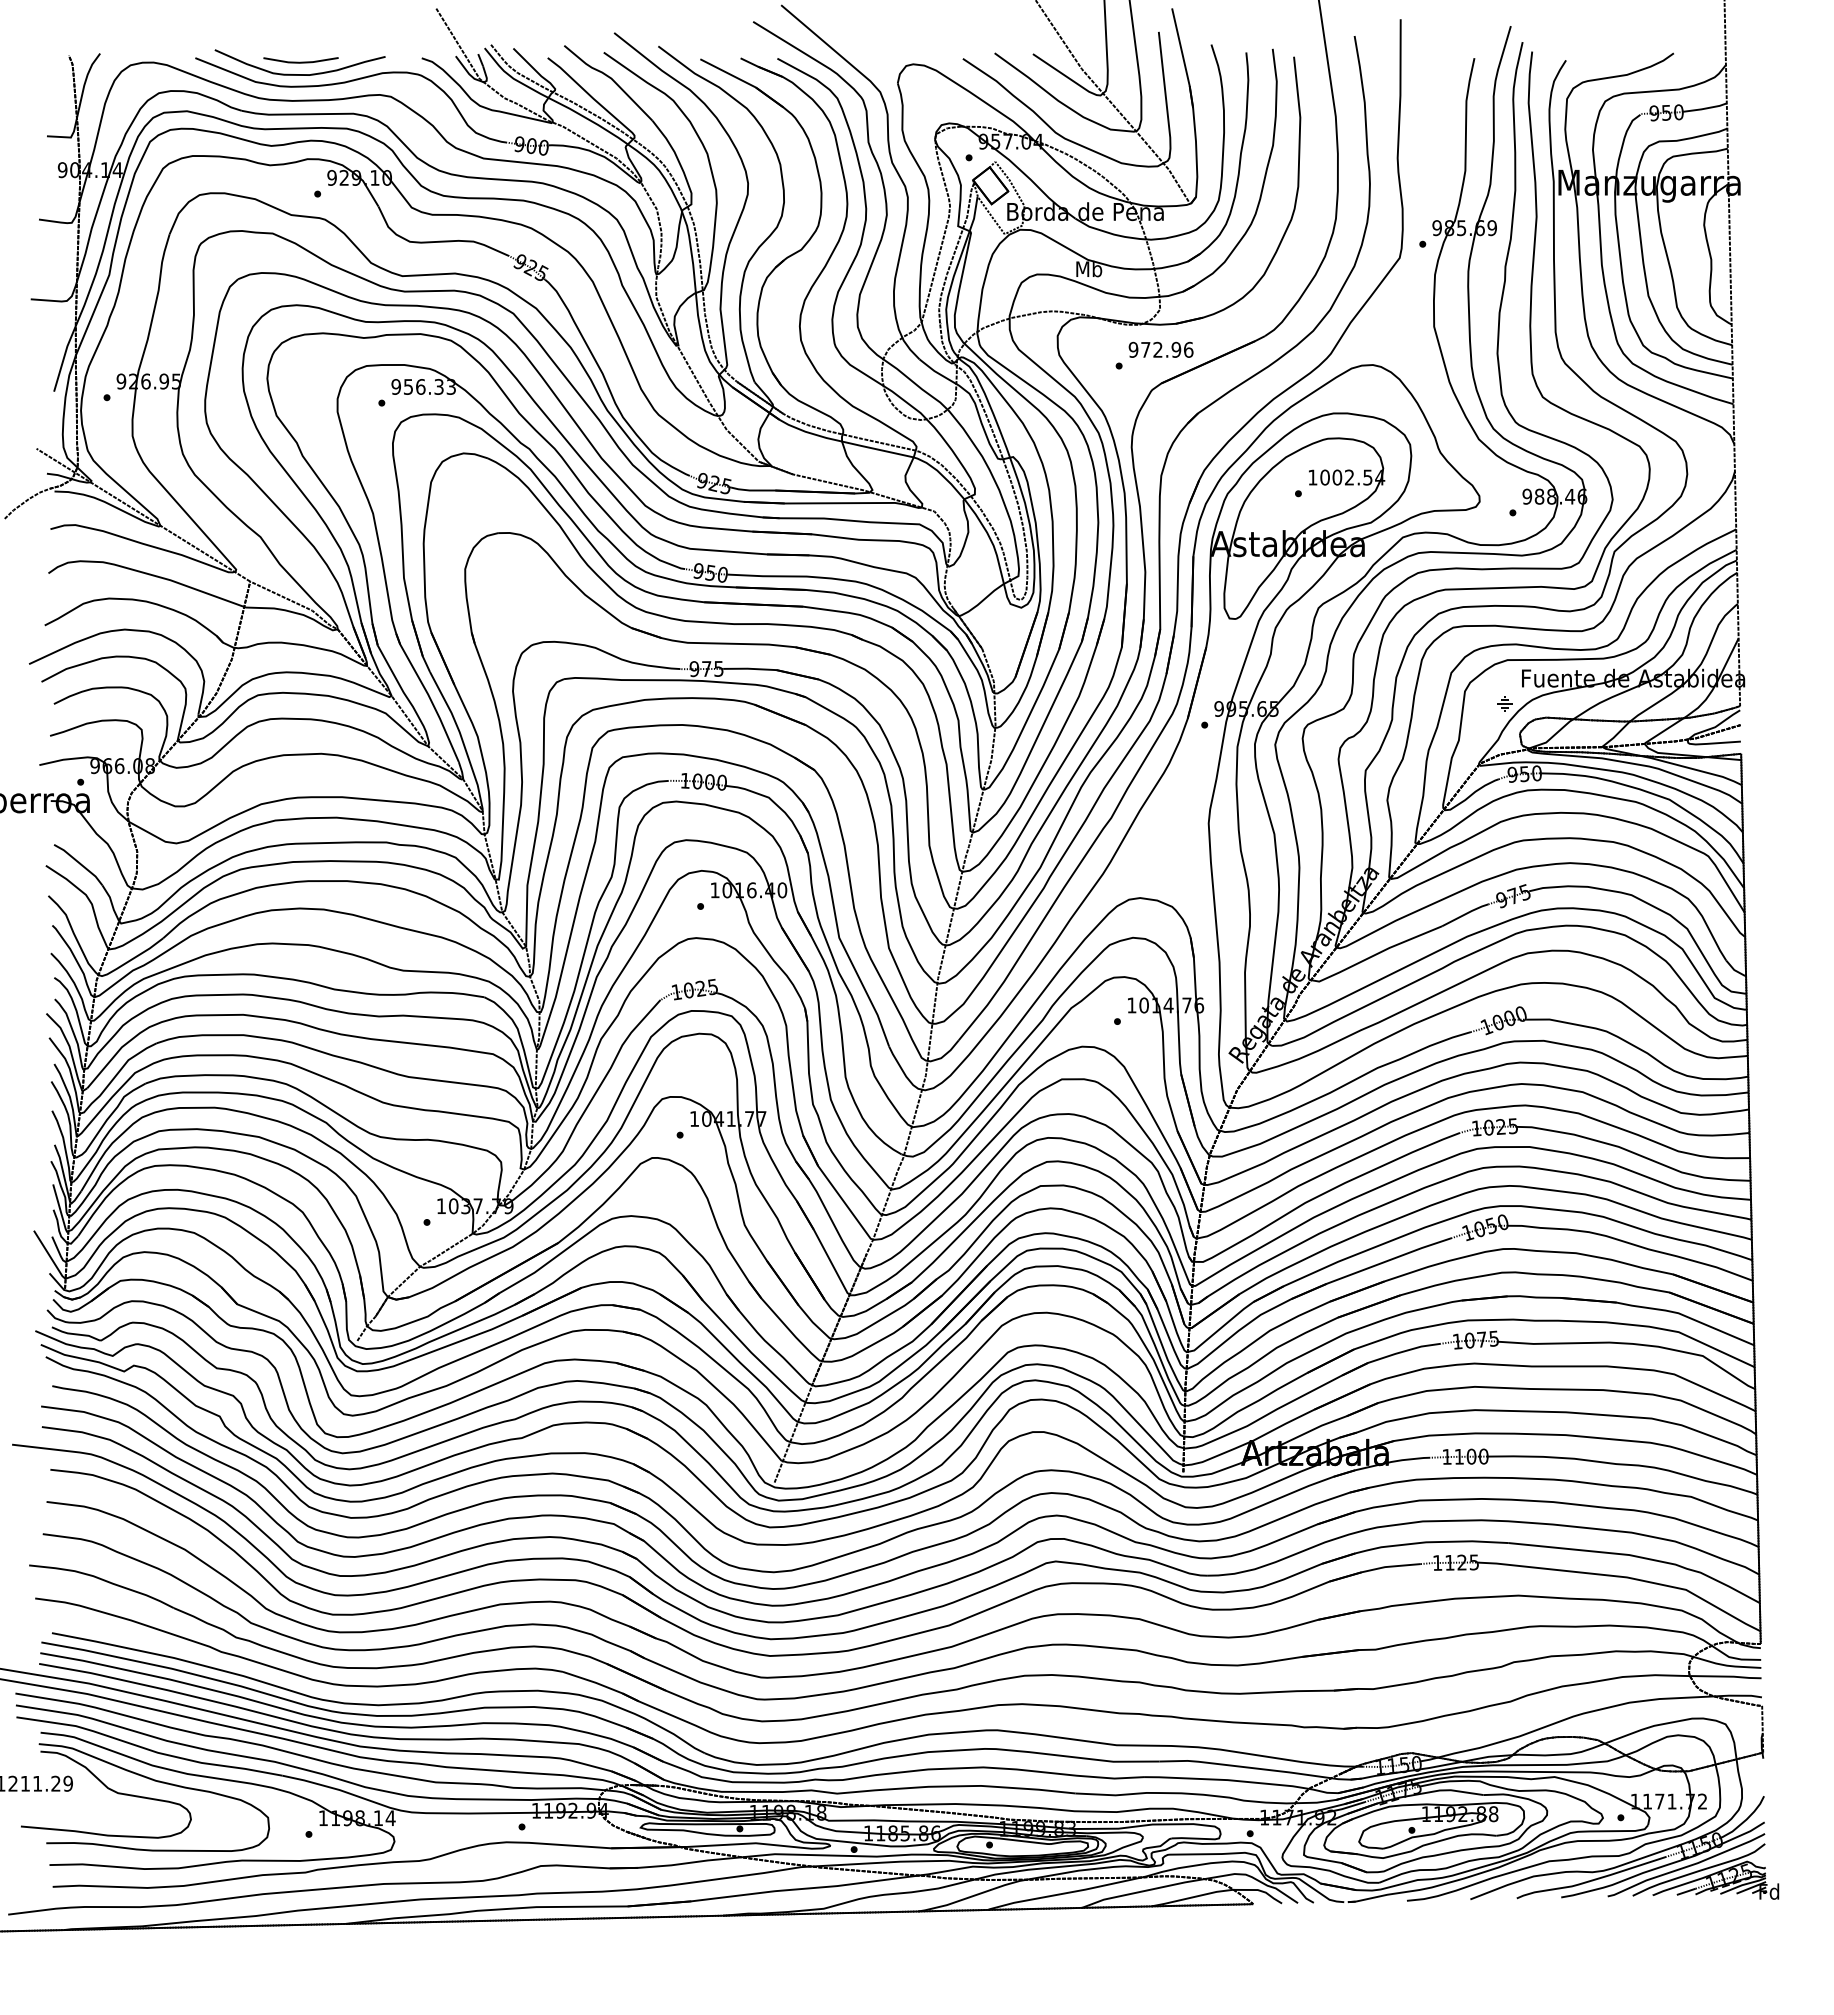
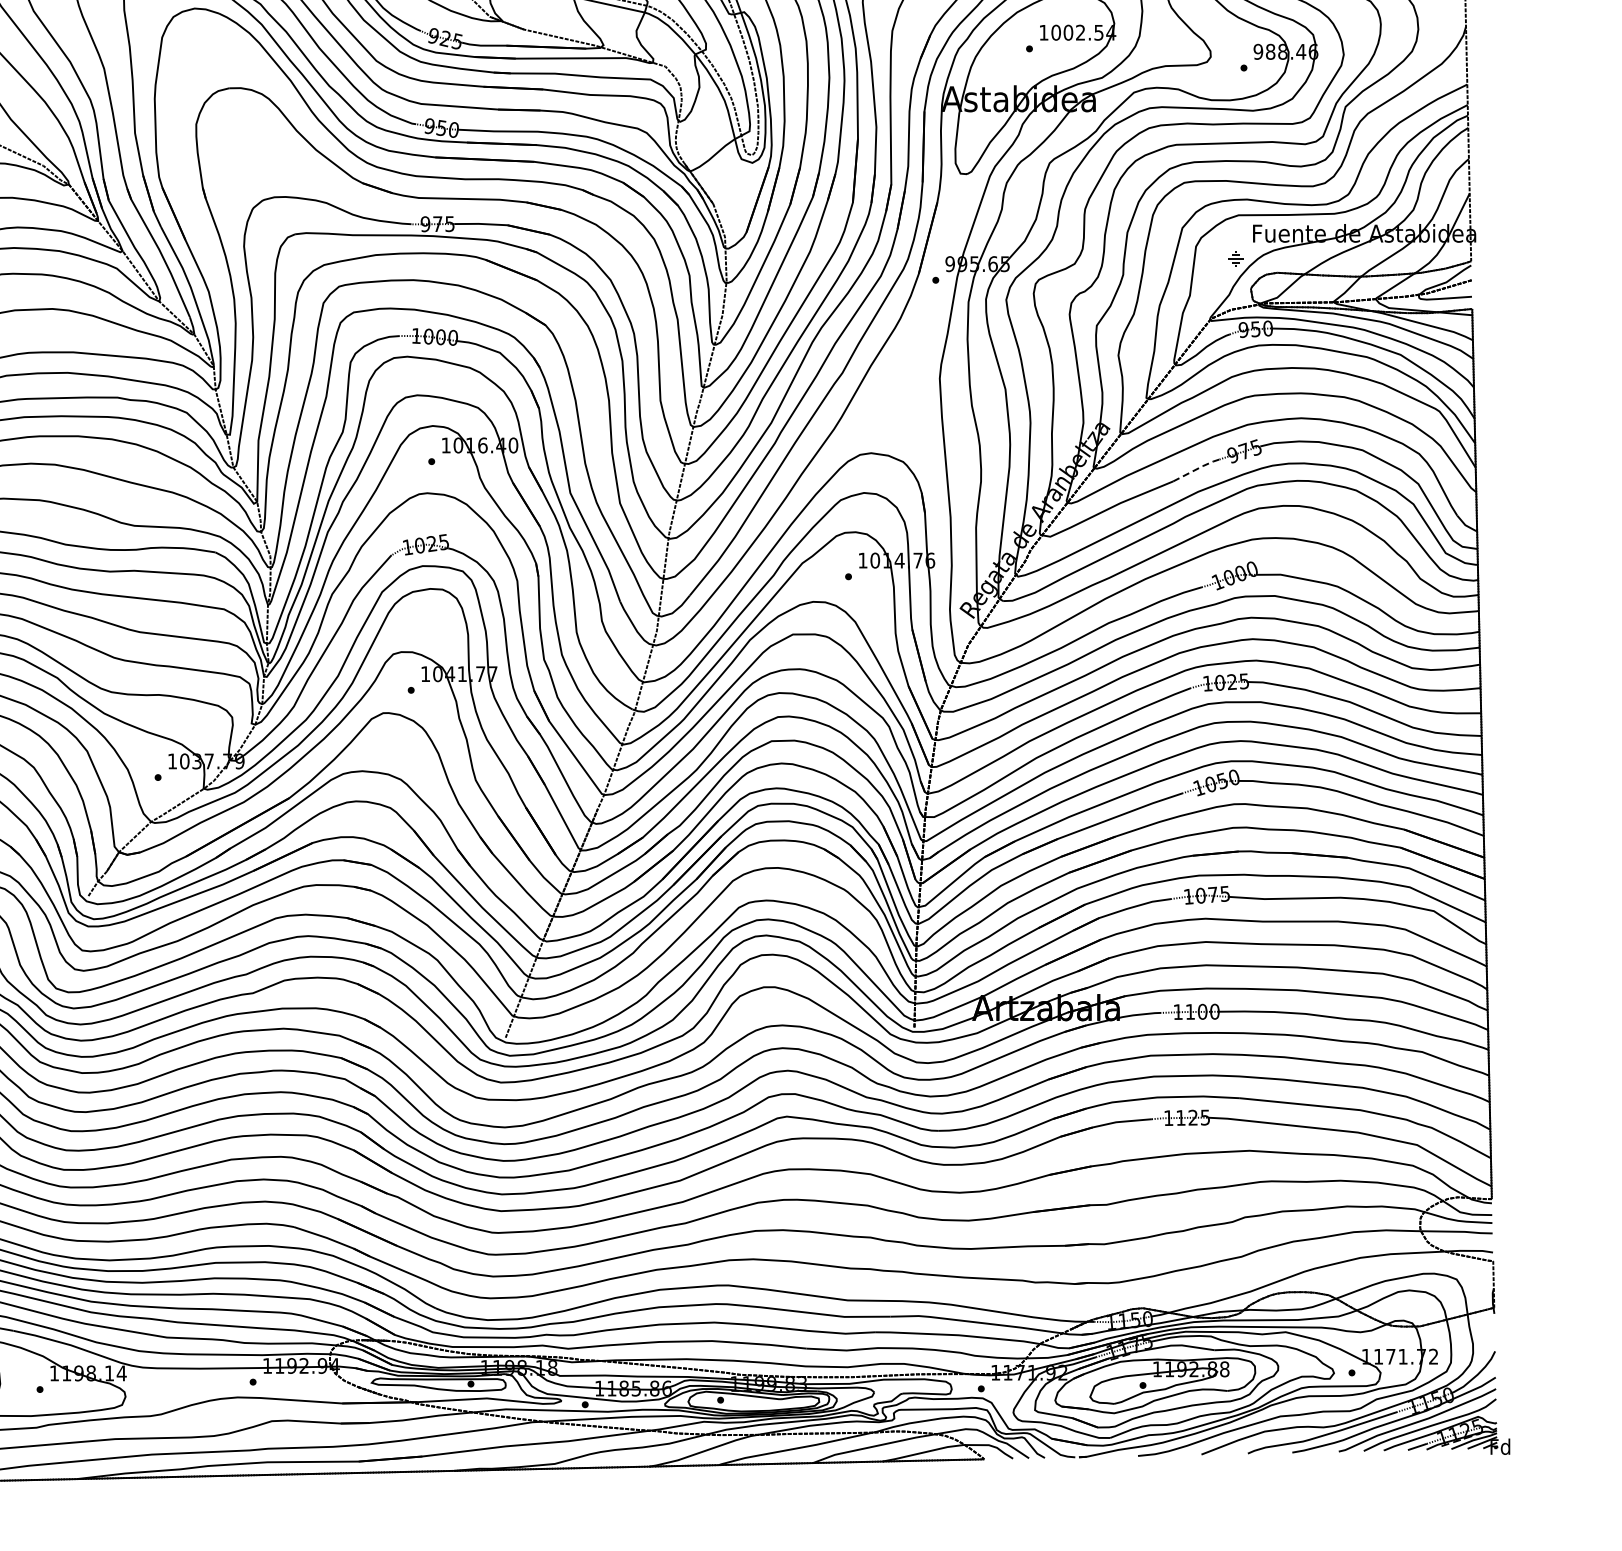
line: (1466, 913) -> (1197, 468), solid -> dashed

